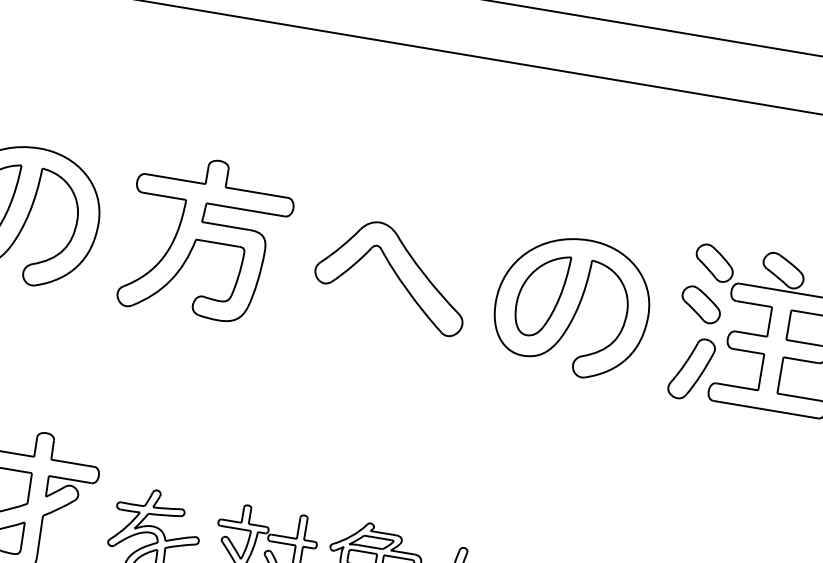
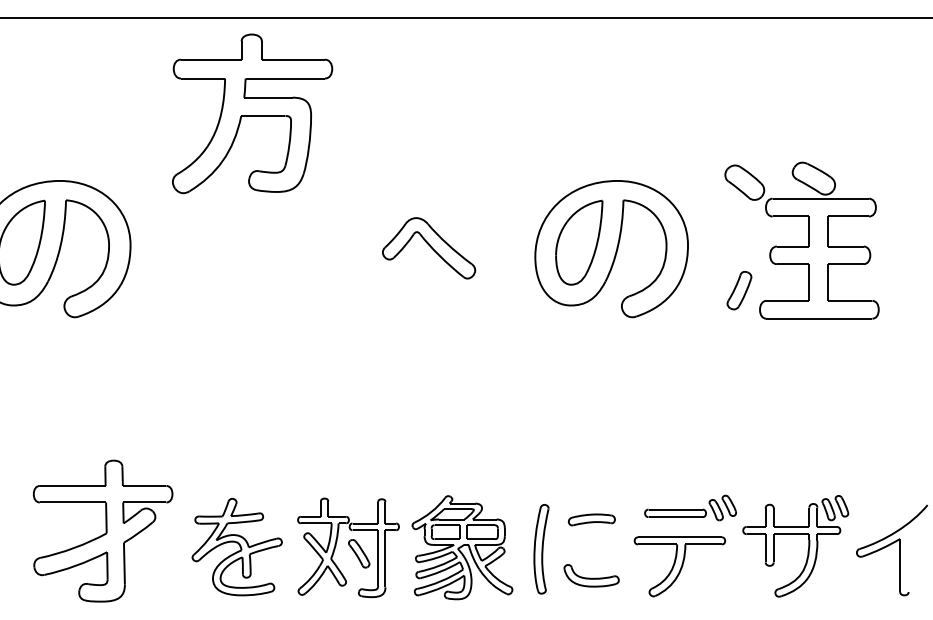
part: (207, 238) -> (252, 113), moved
part: (391, 275) -> (428, 248), size x0.6
part: (701, 304) -> (738, 225), removed
part: (691, 368) -> (739, 290), size x0.6

